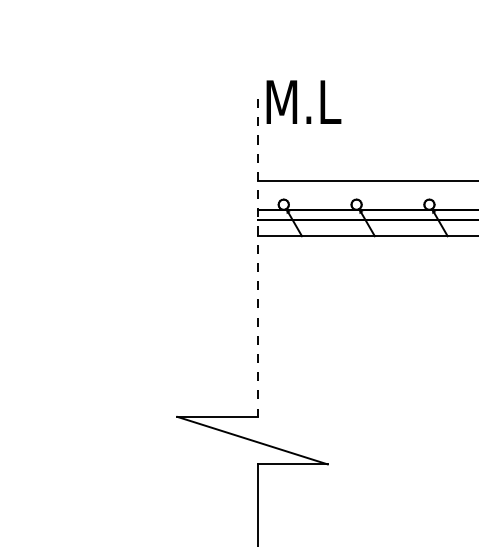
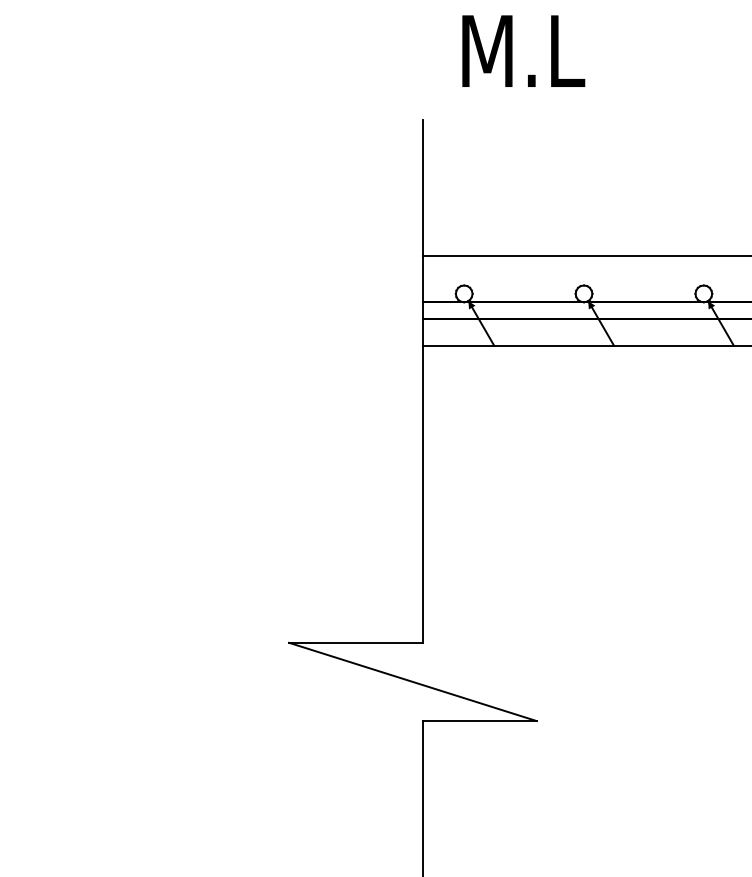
text: (303, 101) -> (522, 50), moved
line: (258, 257) -> (422, 380), dashed -> solid

